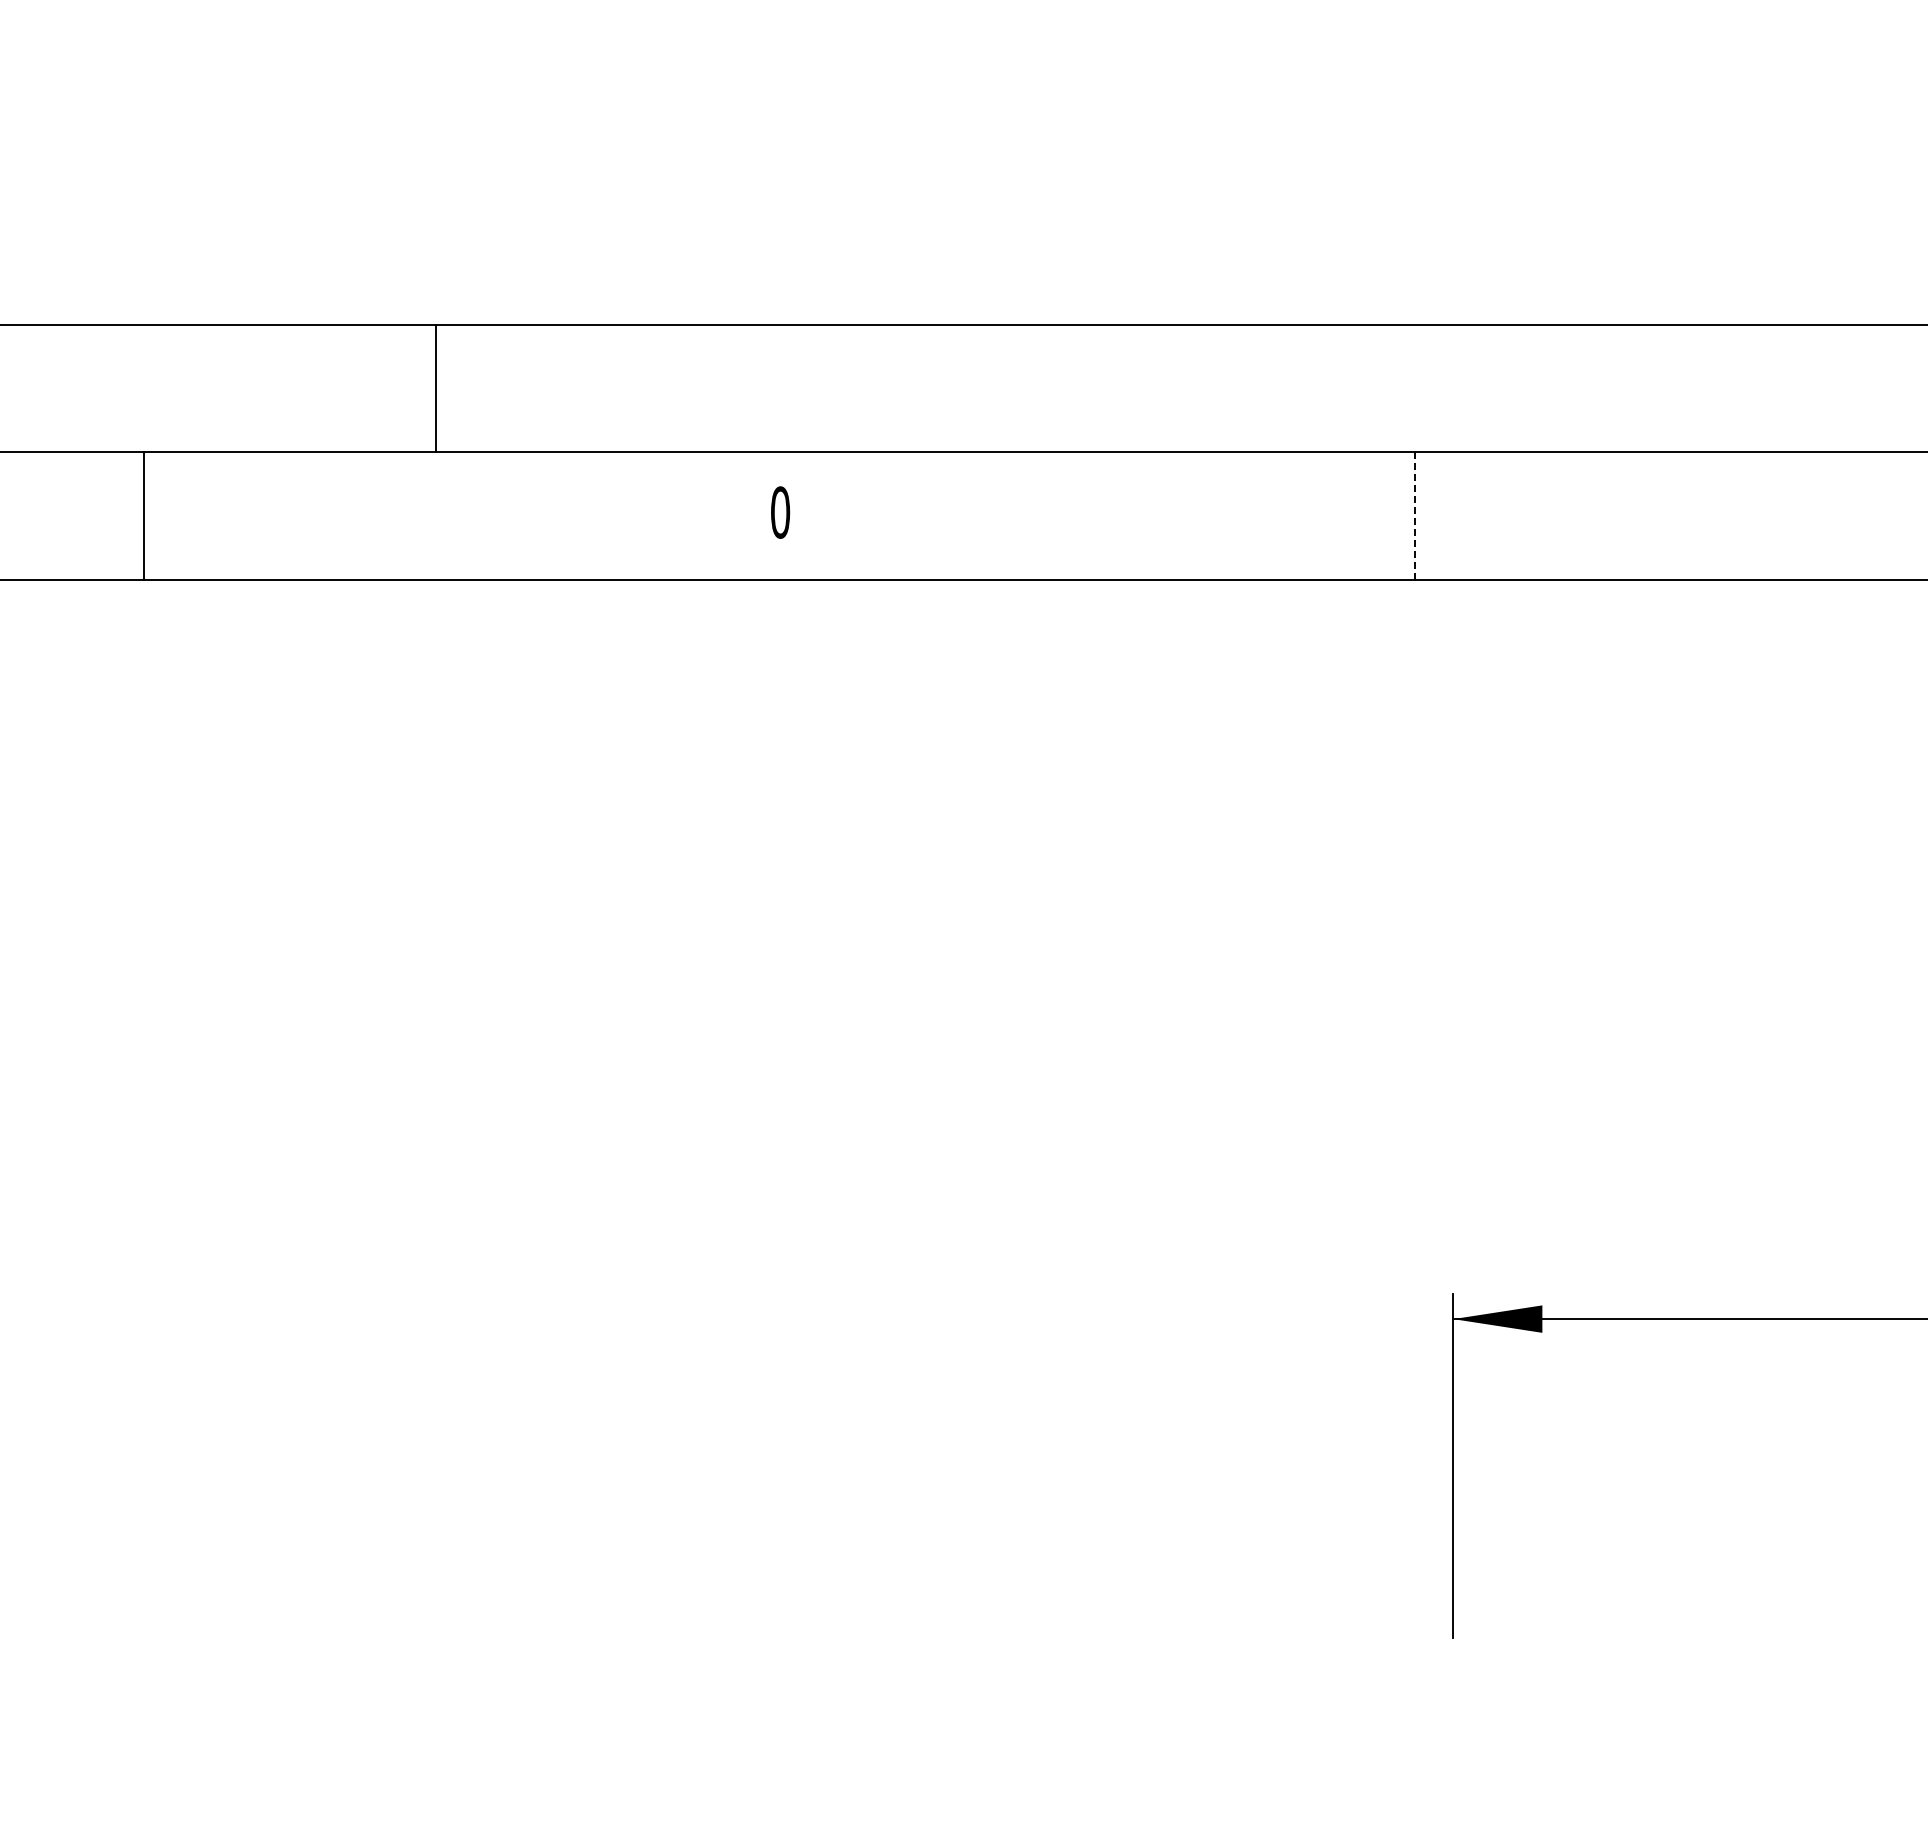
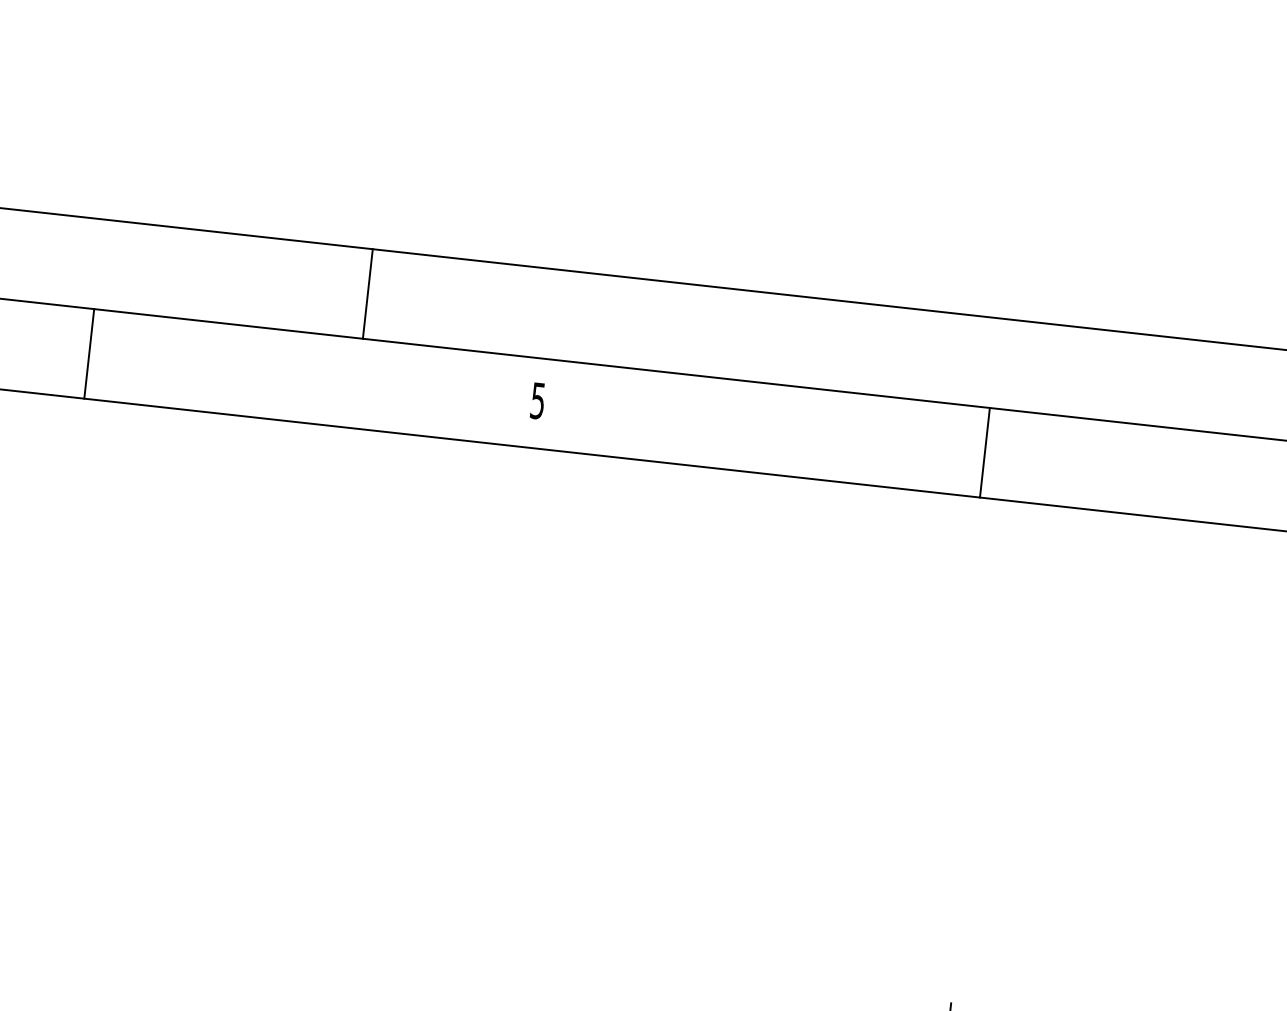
line: (436, 388) -> (368, 293), moved
text: (780, 512) -> (538, 400), 0 -> 5
line: (1415, 516) -> (984, 453), dashed -> solid

